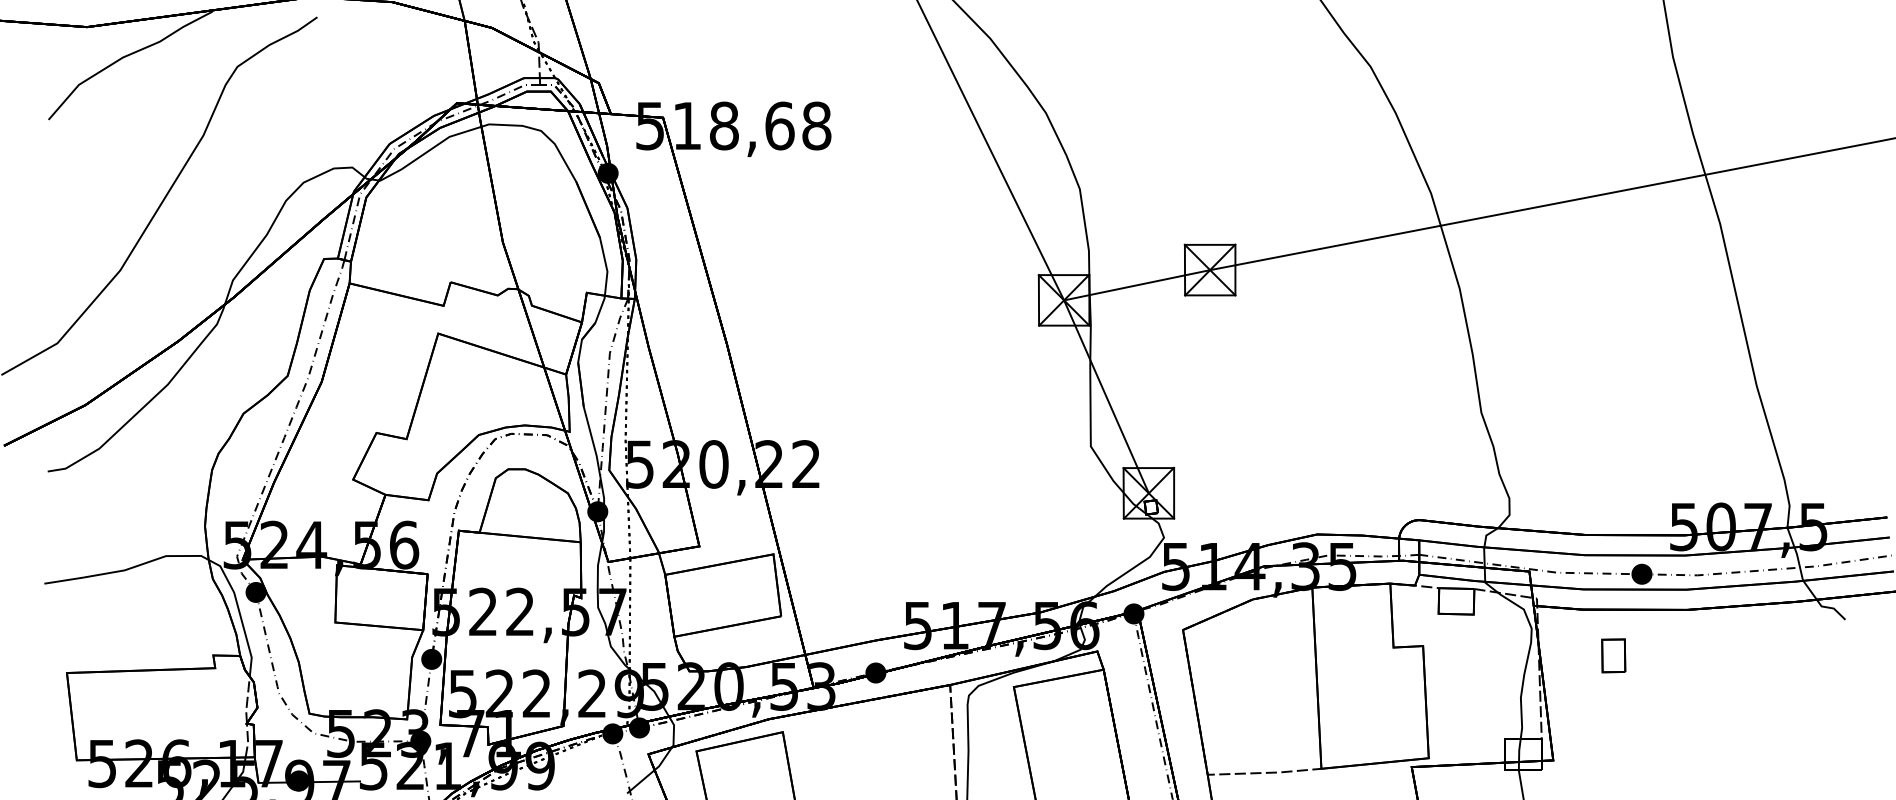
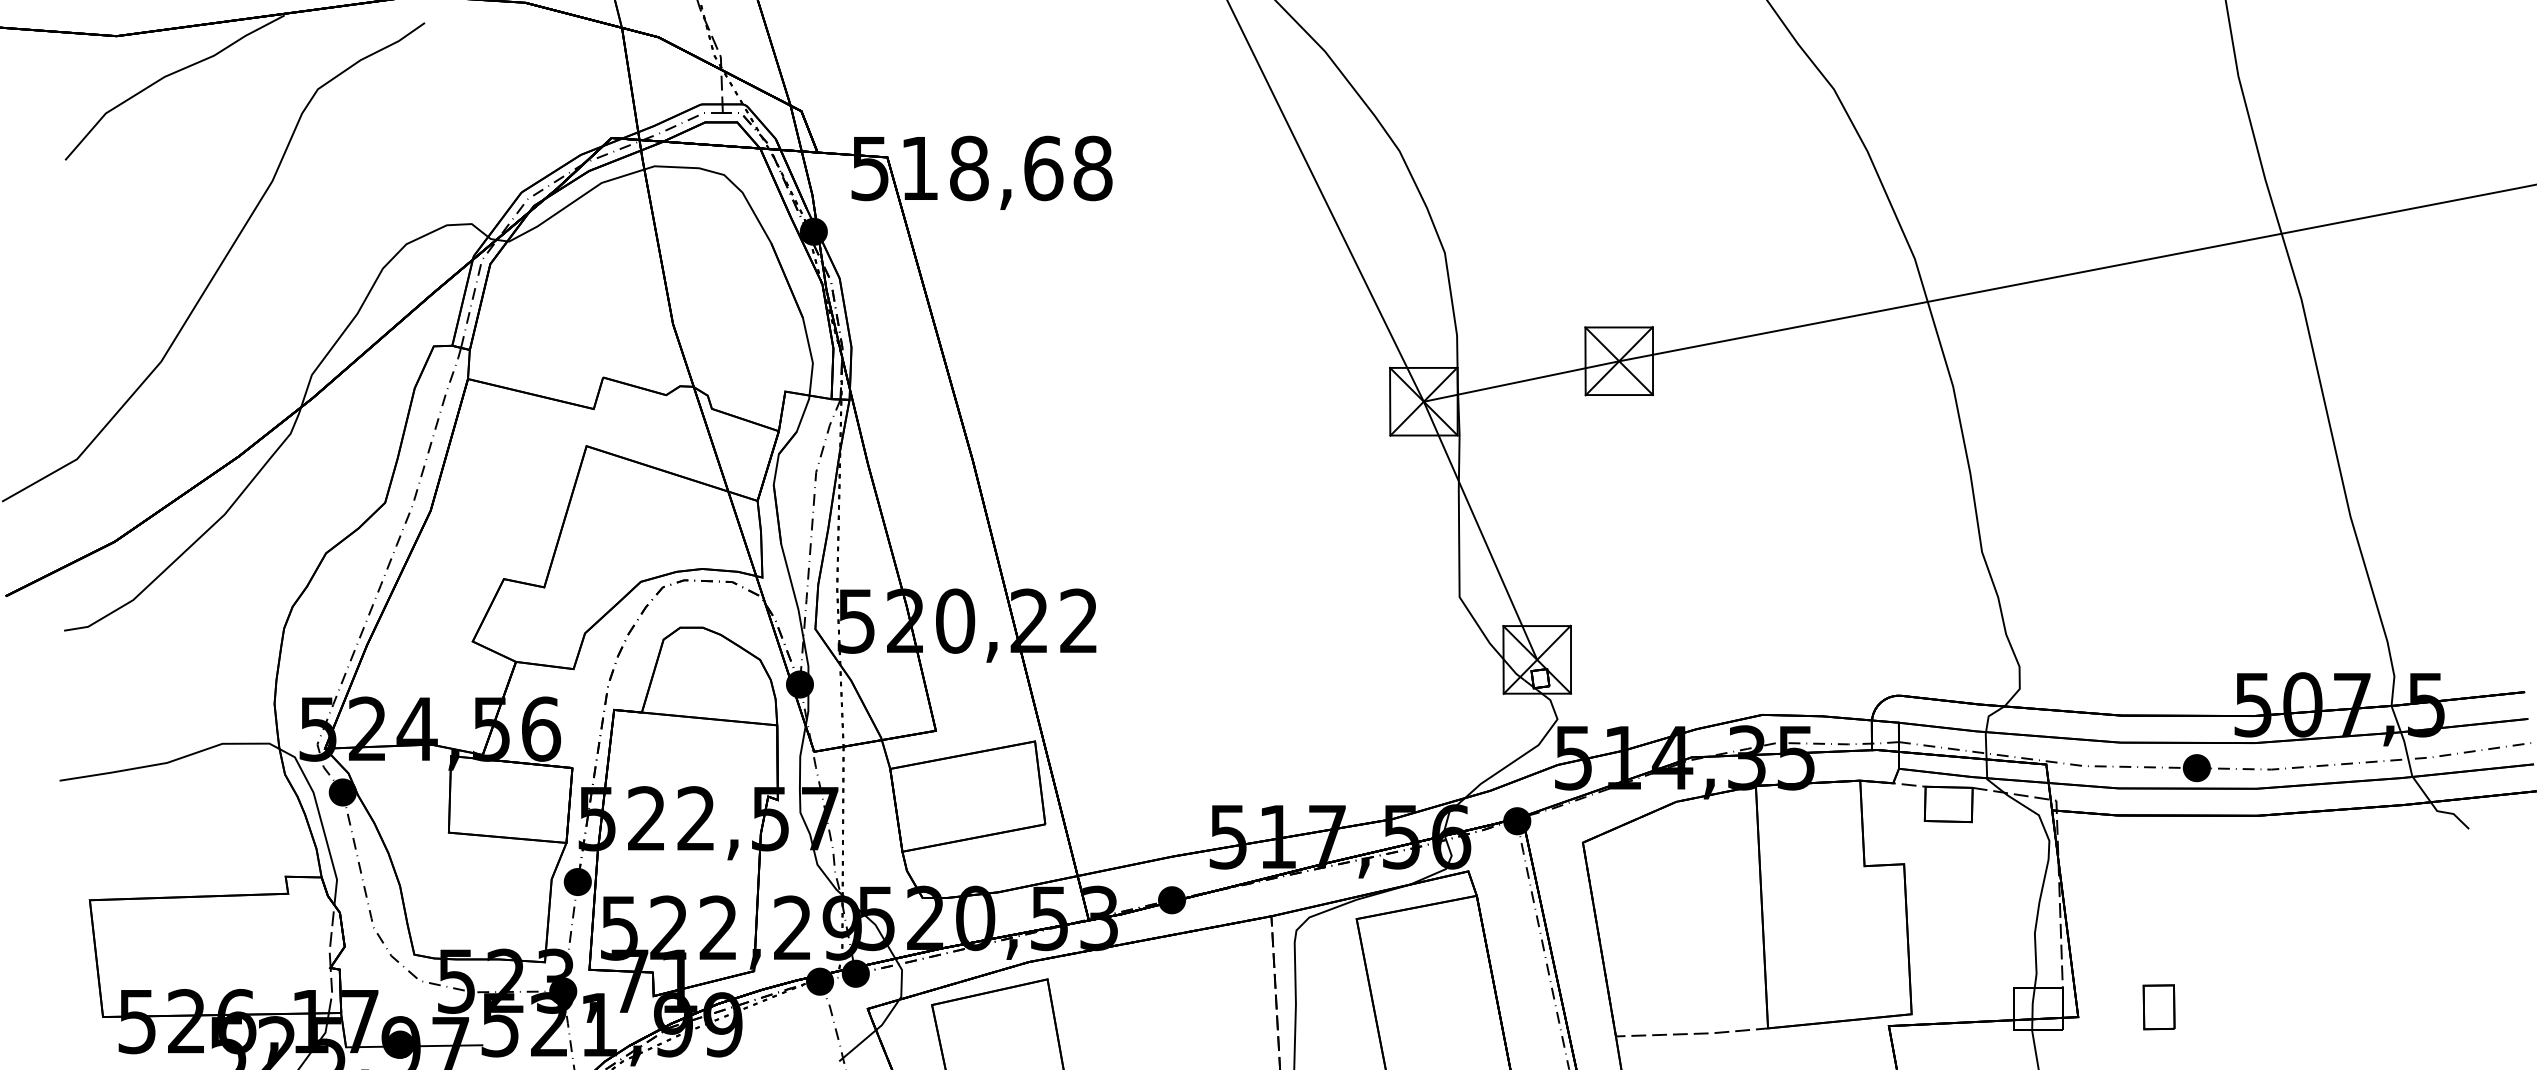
part: (1613, 656) -> (2158, 1007), moved

